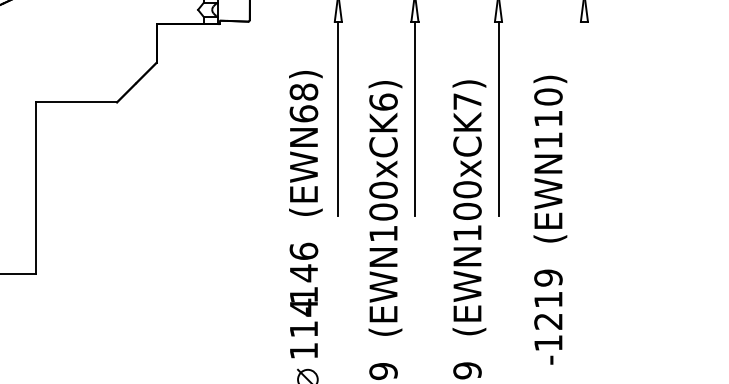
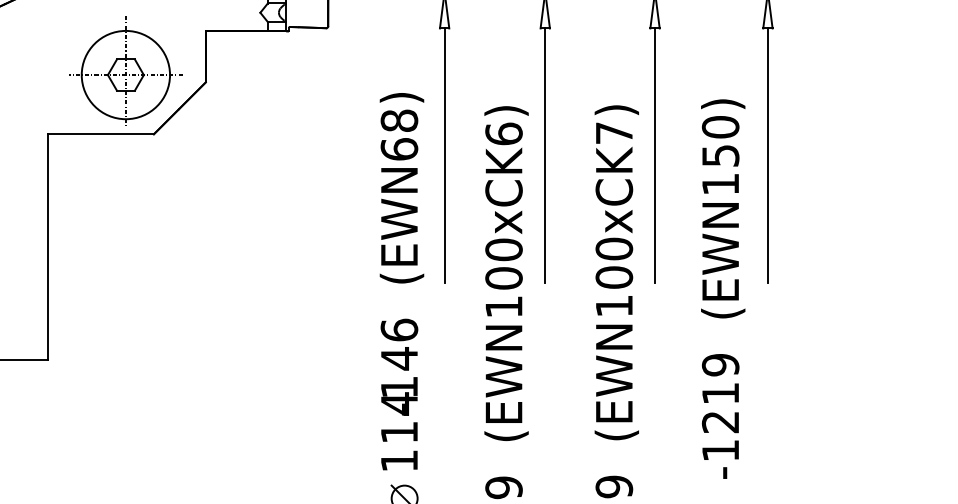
part: (95, 53) -> (125, 70), added
text: (548, 118) -> (720, 155), (EWN110) -> (EWN150)
line: (584, 118) -> (768, 155), added

